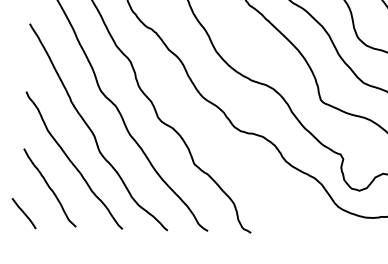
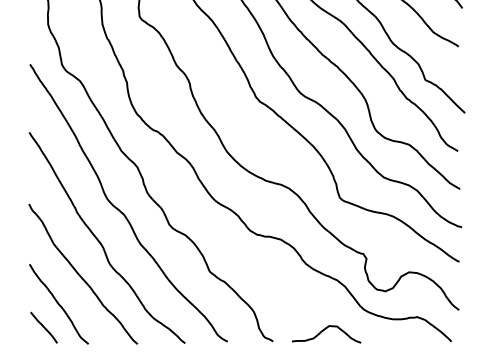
line: (23, 213) -> (43, 327), moved
curve: (299, 225) -> (323, 331), added

